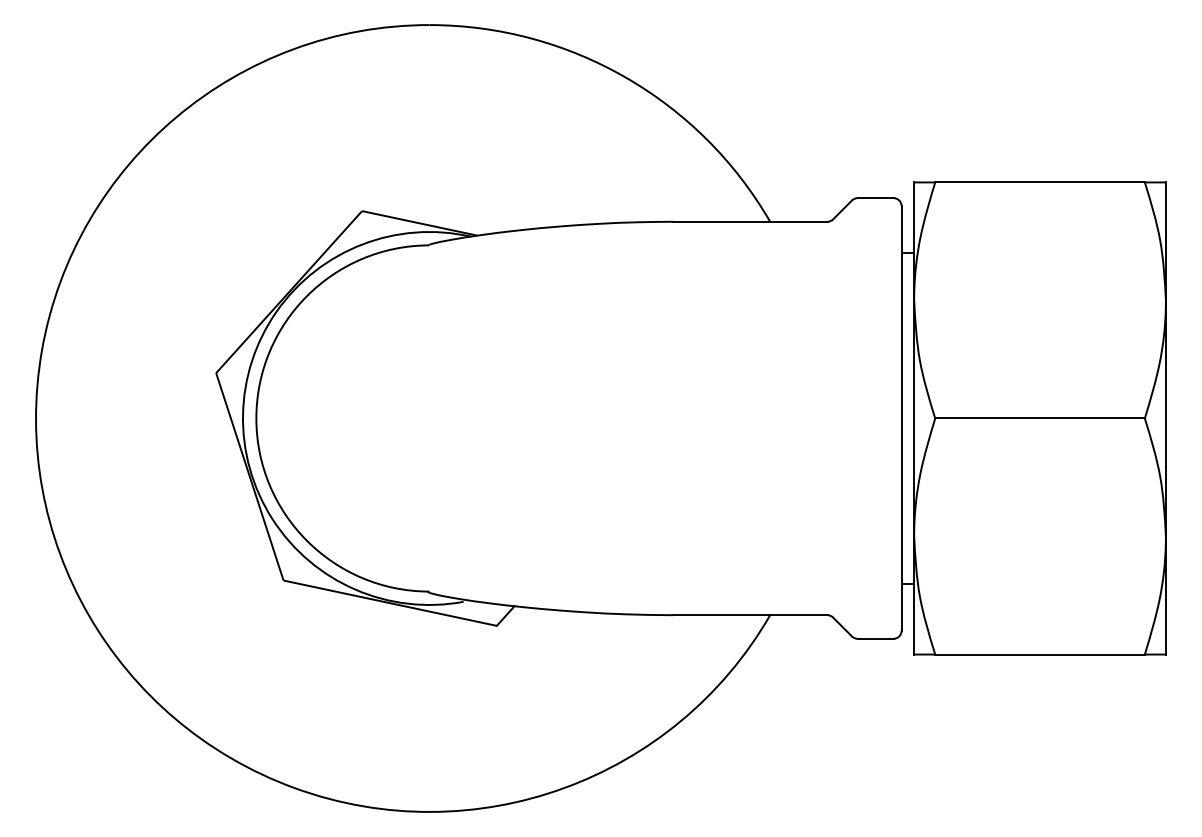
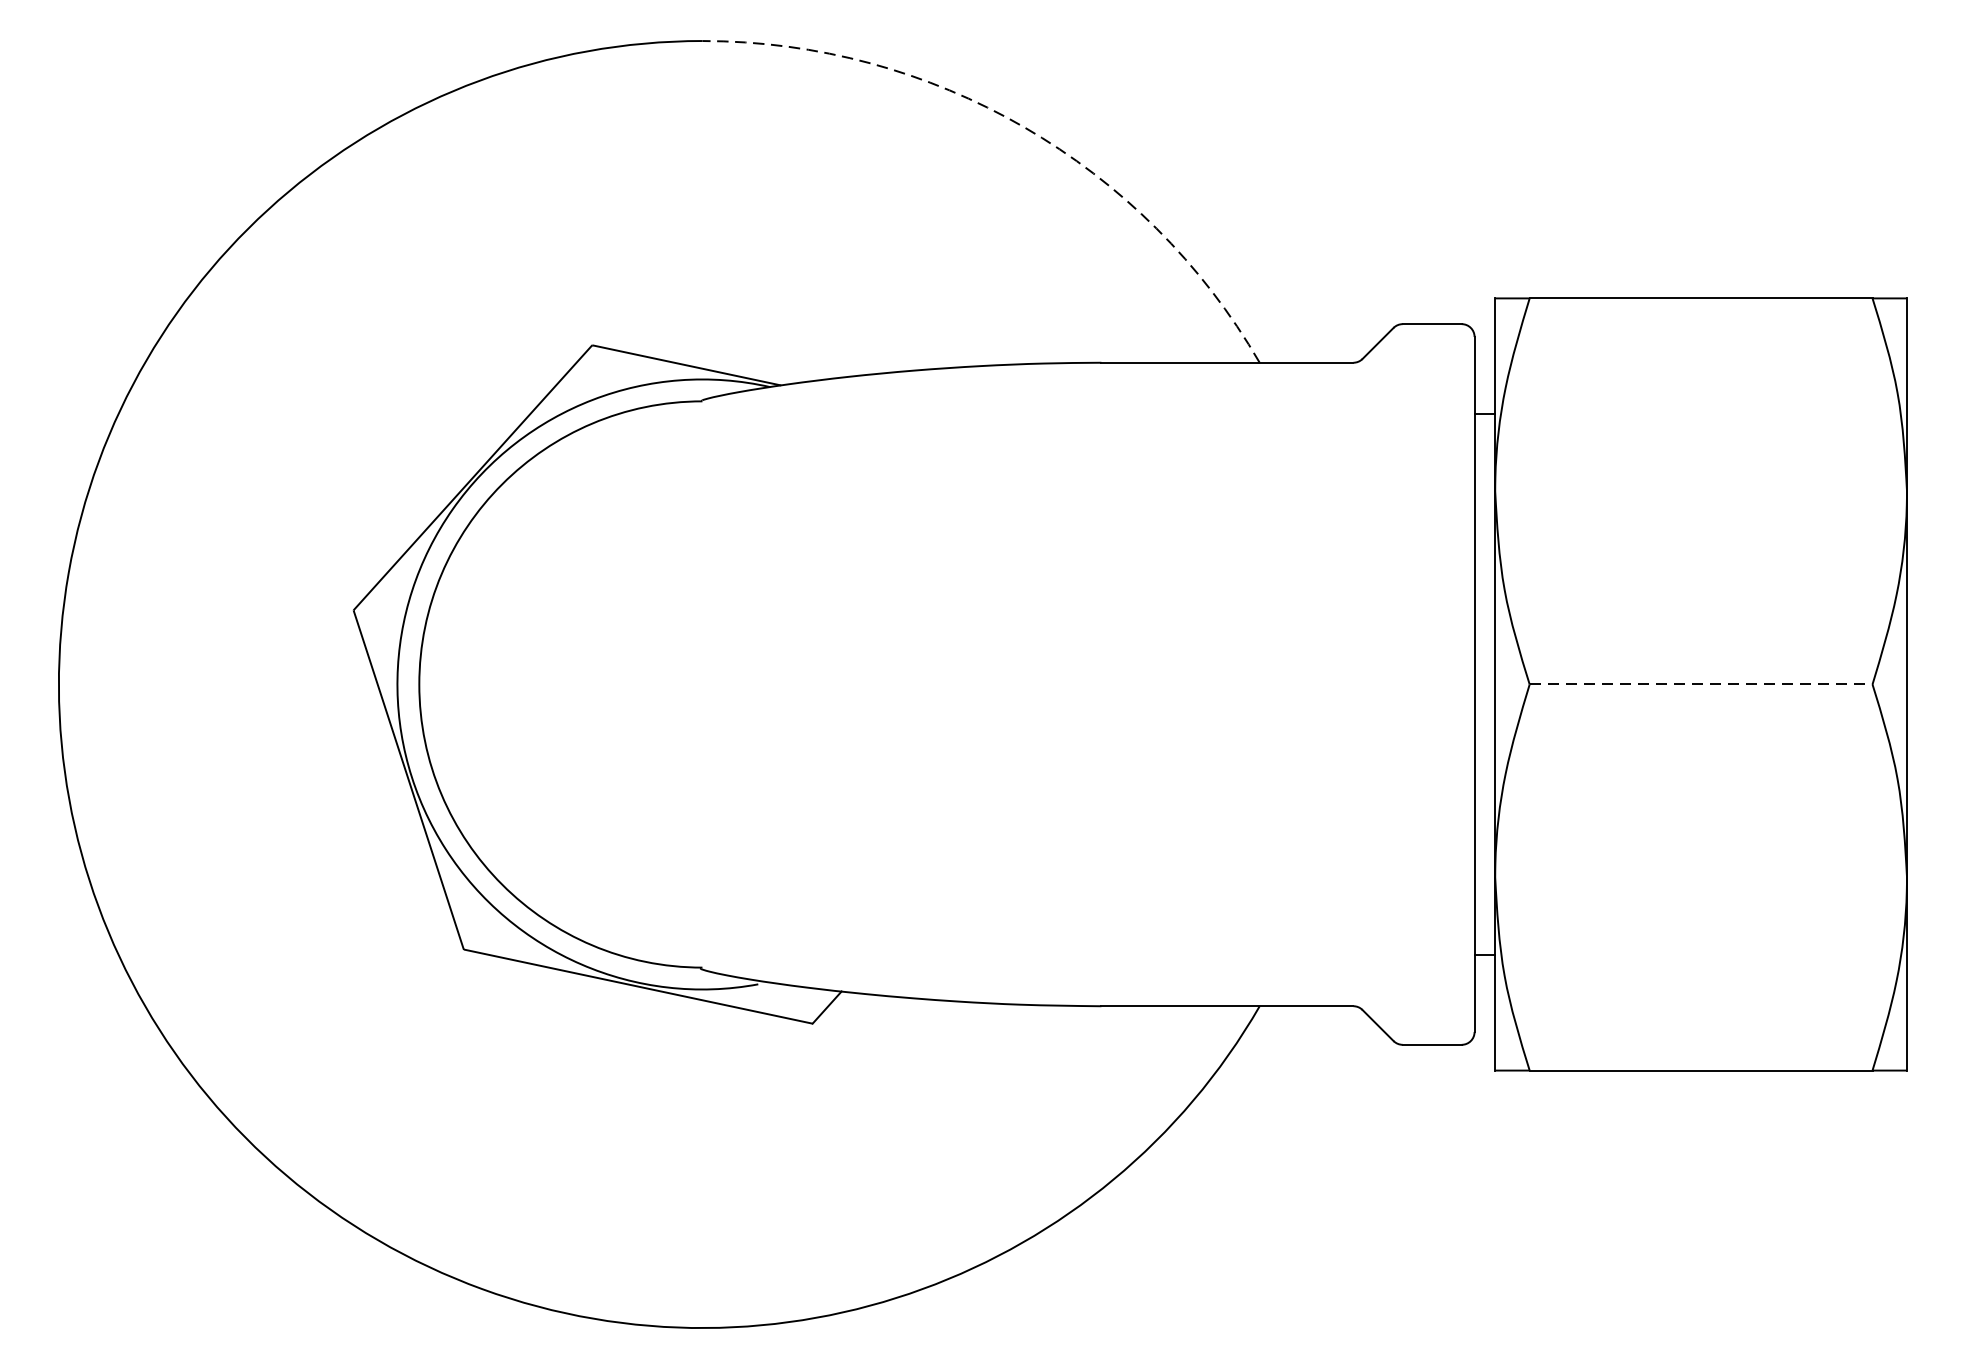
arc: (626, 77) -> (1024, 126), solid -> dashed
line: (1040, 418) -> (1701, 684), solid -> dashed

